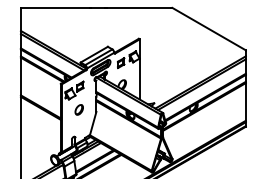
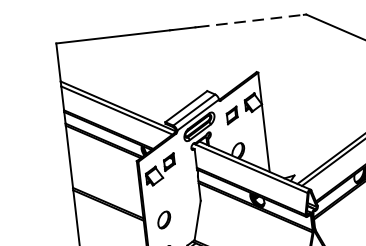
line: (139, 7) -> (251, 20), solid -> dashed
part: (78, 109) -> (162, 219), moved

